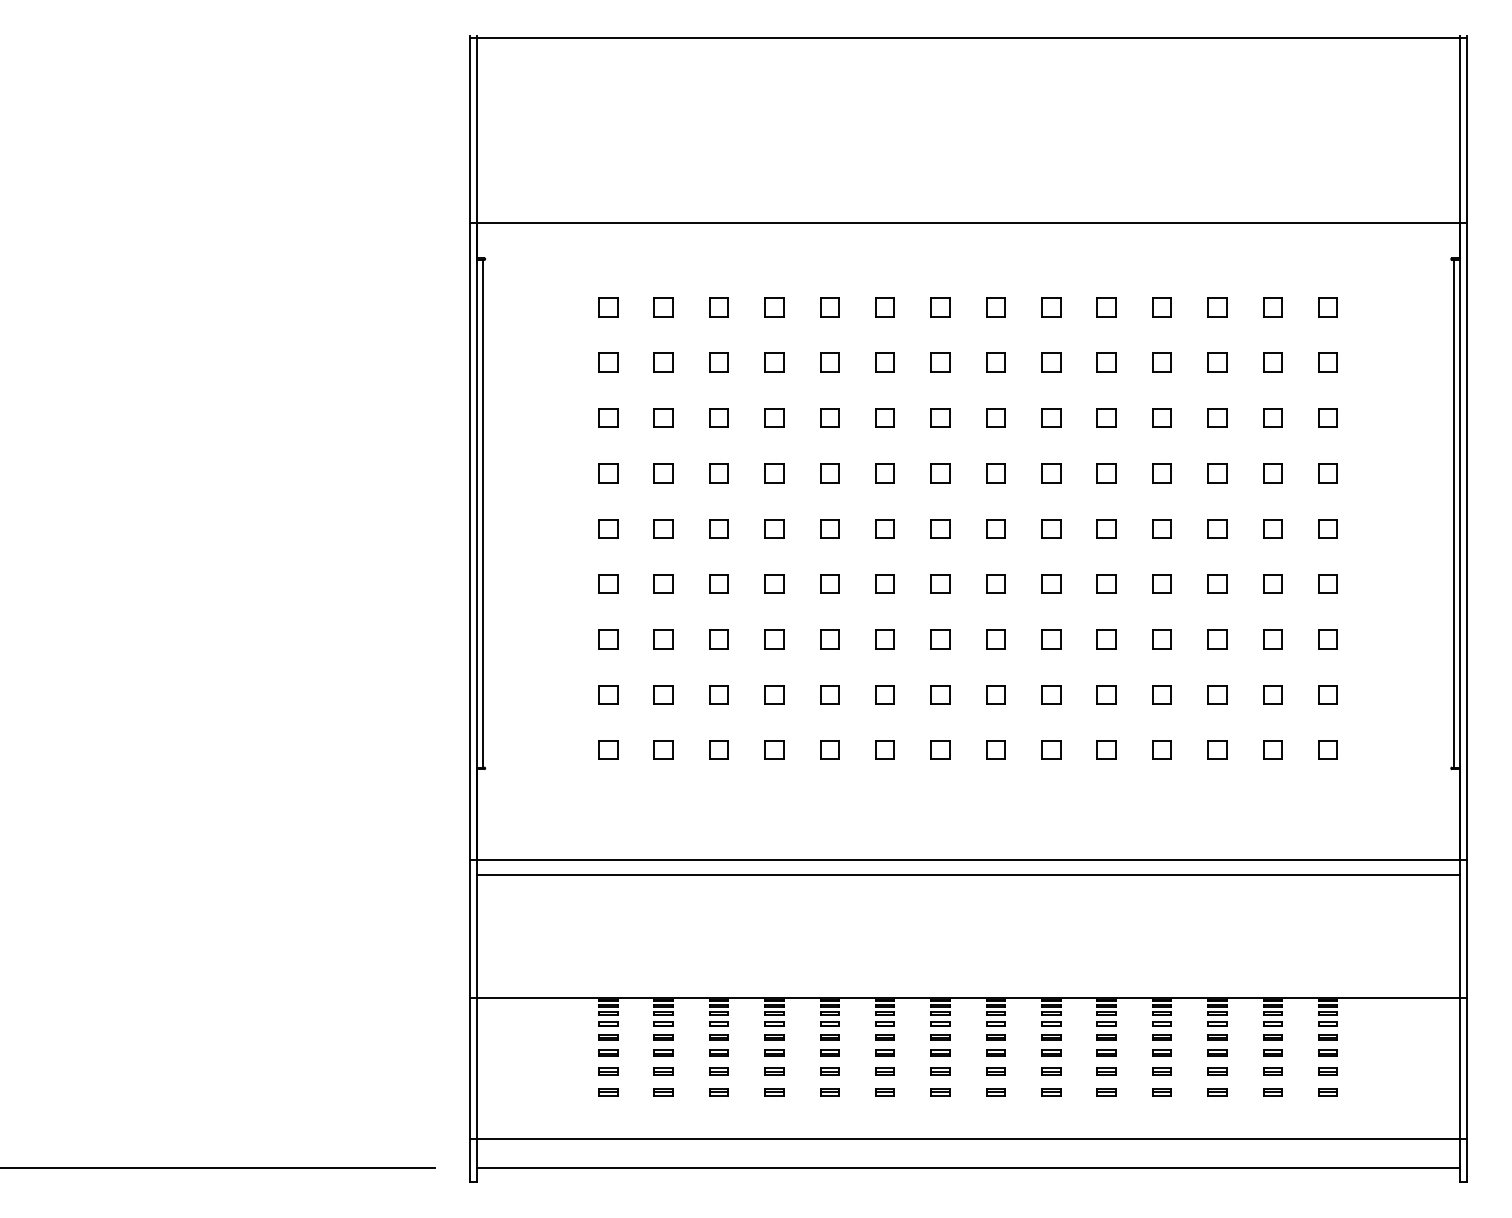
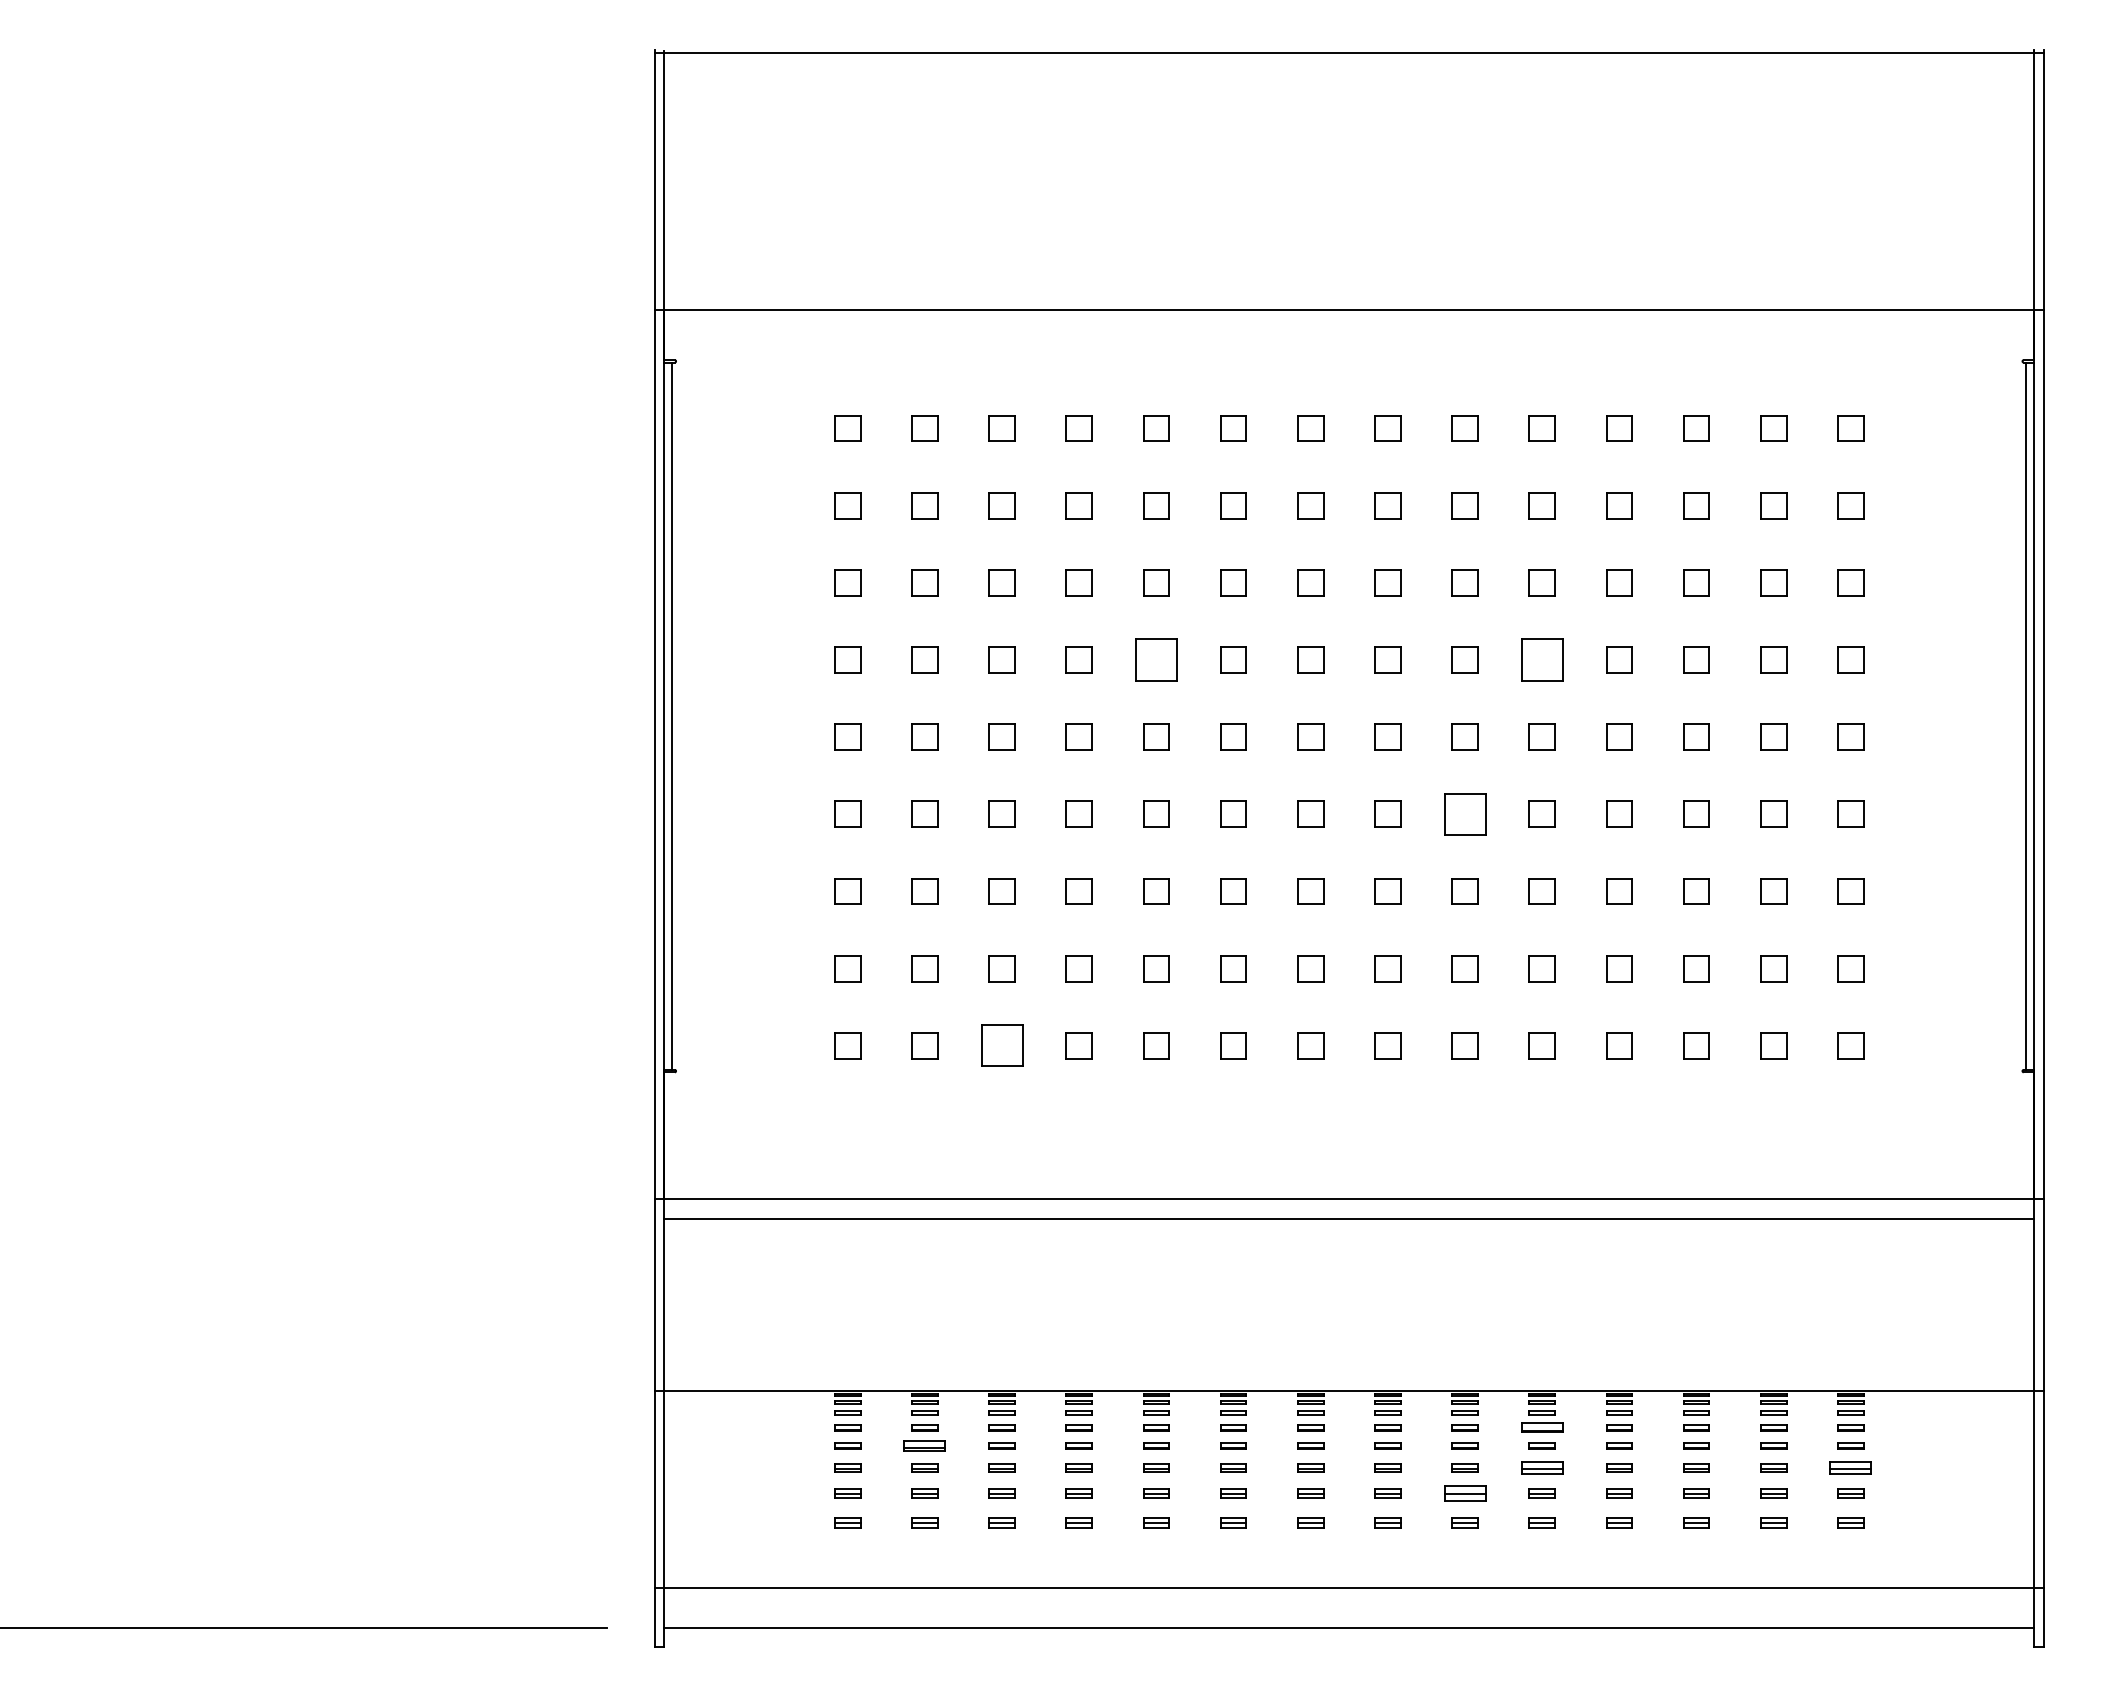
part: (829, 473) -> (1156, 659), size x1.6
part: (1106, 473) -> (1541, 659), size x1.6
part: (1050, 583) -> (1464, 813), size x1.6
part: (718, 749) -> (1001, 1045), size x1.6
part: (1106, 1024) -> (1541, 1427), size x1.6
part: (663, 1036) -> (924, 1445), size x1.6
part: (1106, 1052) -> (1541, 1467), size x1.6
part: (1327, 1052) -> (1850, 1467), size x1.6
part: (1050, 1071) -> (1464, 1493), size x1.6

